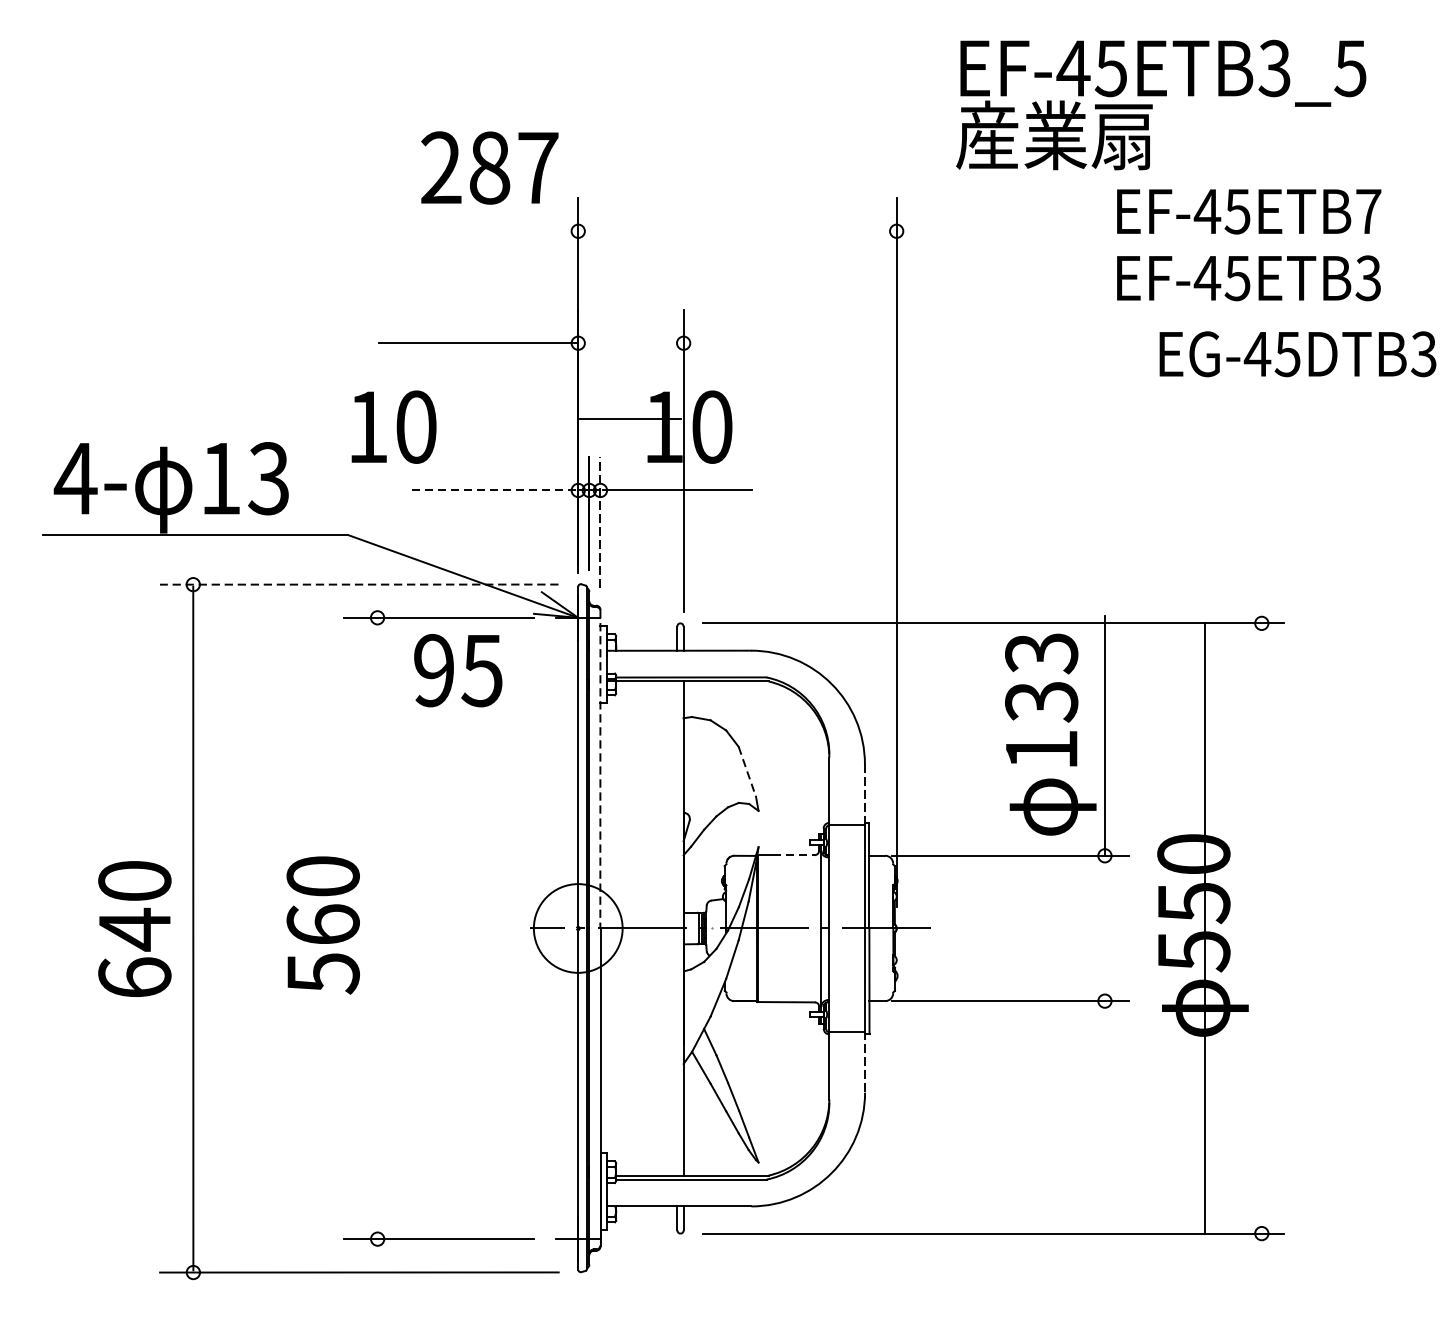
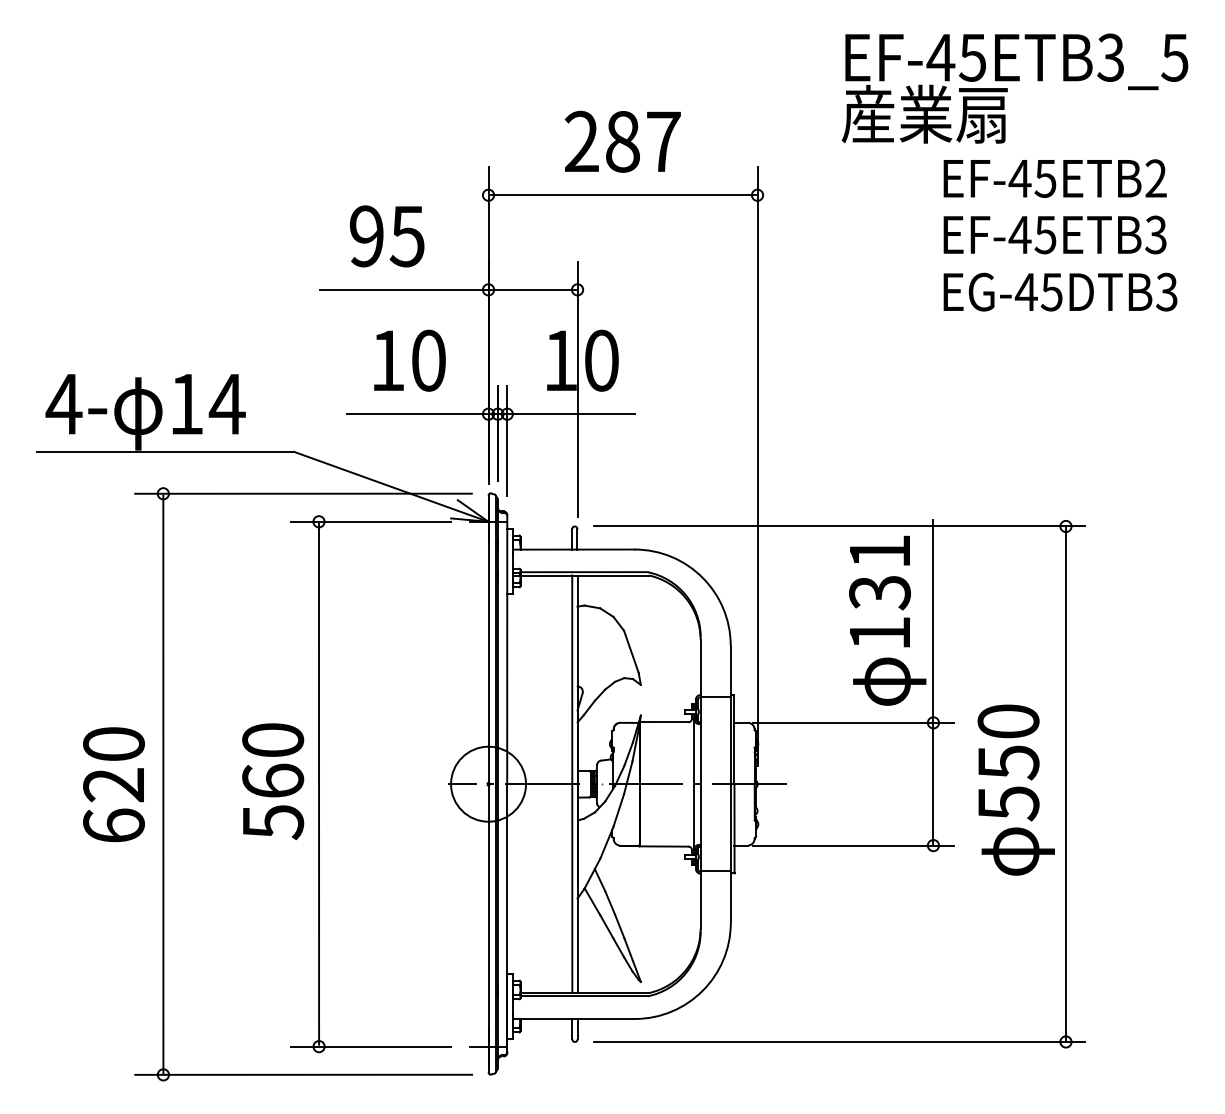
text: (1160, 104) -> (1014, 88), moved
text: (489, 167) -> (622, 141), moved
text: (1367, 211) -> (1155, 178), EF-45ETB7 -> EF-45ETB2
line: (736, 231) -> (622, 195), added
text: (1297, 353) -> (1060, 291), moved
line: (630, 418) -> (532, 289), moved
text: (393, 426) -> (409, 360), moved
text: (268, 478) -> (226, 404), 13 -> 14
line: (492, 490) -> (416, 414), dashed -> solid
line: (600, 521) -> (507, 440), dashed -> solid
line: (359, 584) -> (303, 493), dashed -> solid
text: (1041, 654) -> (879, 552), 133 -> 131
text: (458, 670) -> (387, 236), moved
line: (600, 770) -> (507, 650), dashed -> solid
line: (747, 772) -> (631, 652), dashed -> solid
line: (864, 793) -> (730, 670), dashed -> solid
line: (793, 855) -> (670, 722), dashed -> solid
line: (378, 927) -> (319, 783), added
line: (1104, 927) -> (933, 783), added
line: (1204, 927) -> (1065, 783), moved
text: (134, 928) -> (113, 784), 640 -> 620
line: (677, 928) -> (572, 784), added
line: (864, 1062) -> (730, 897), dashed -> solid

